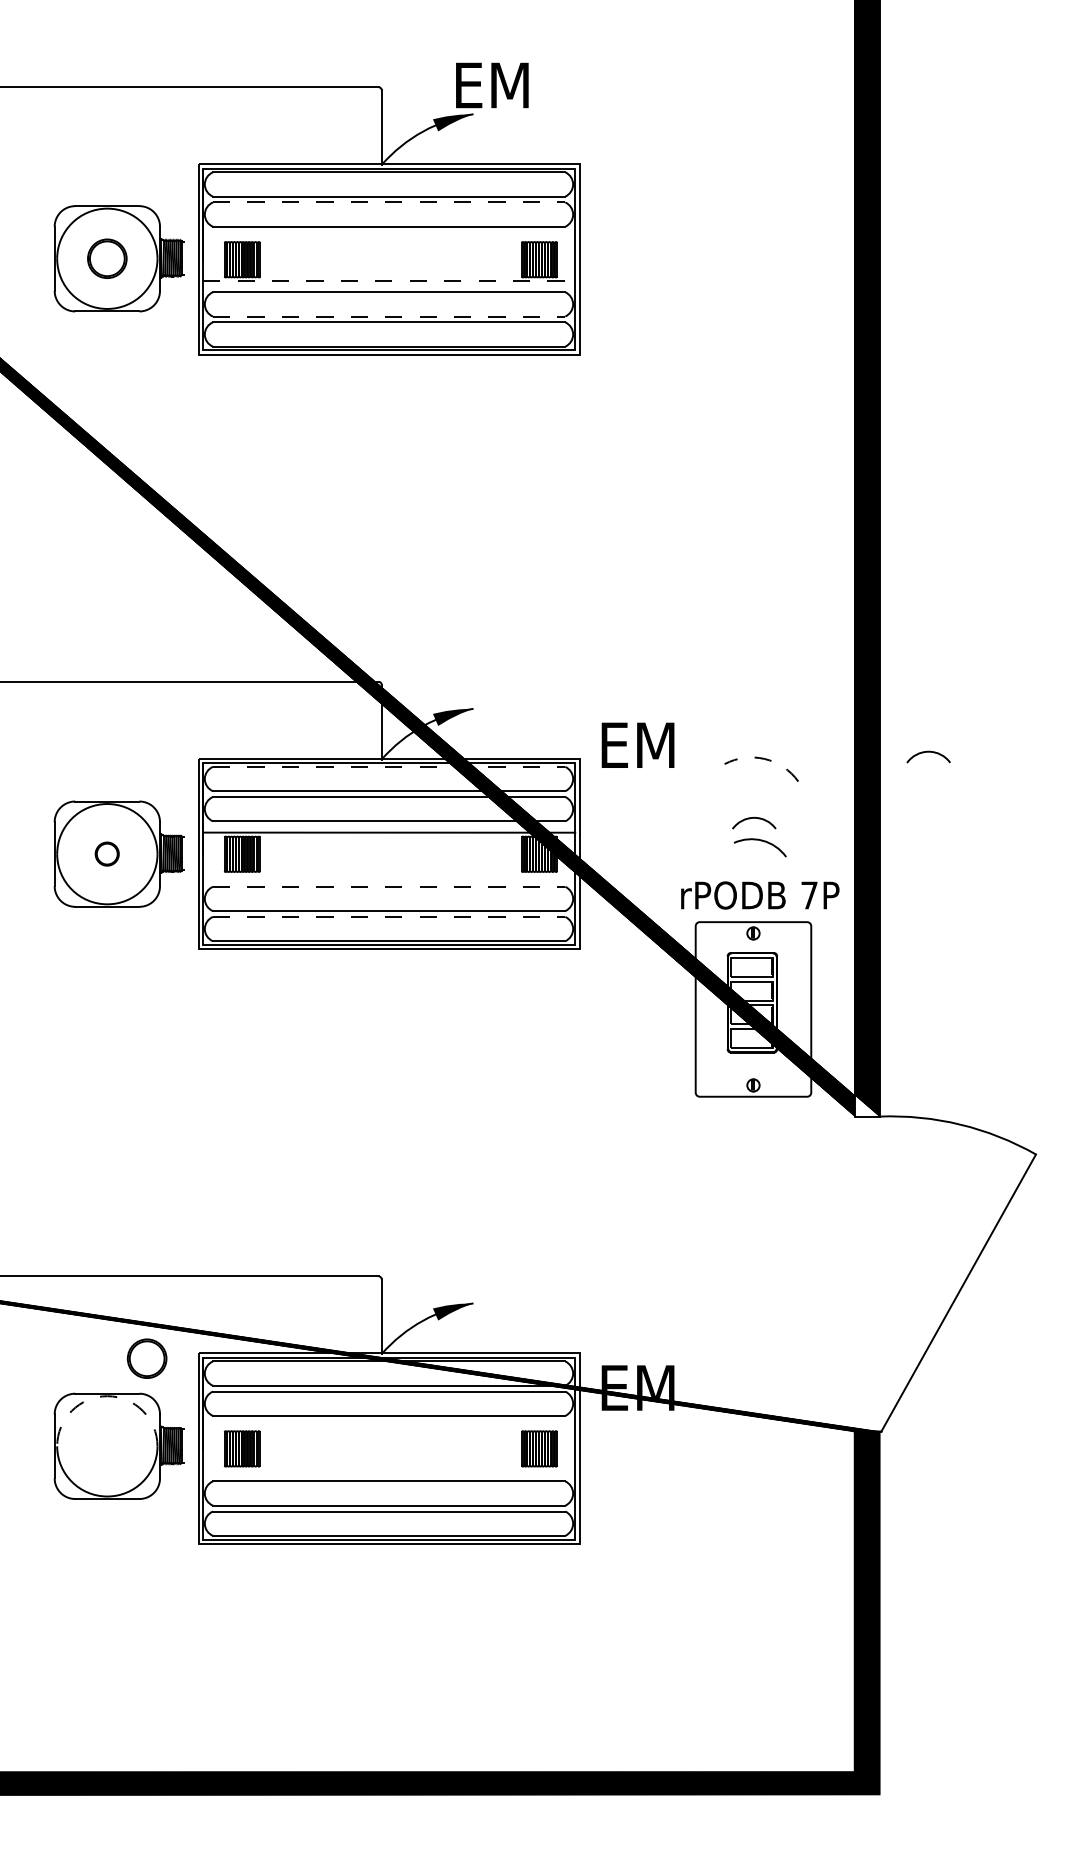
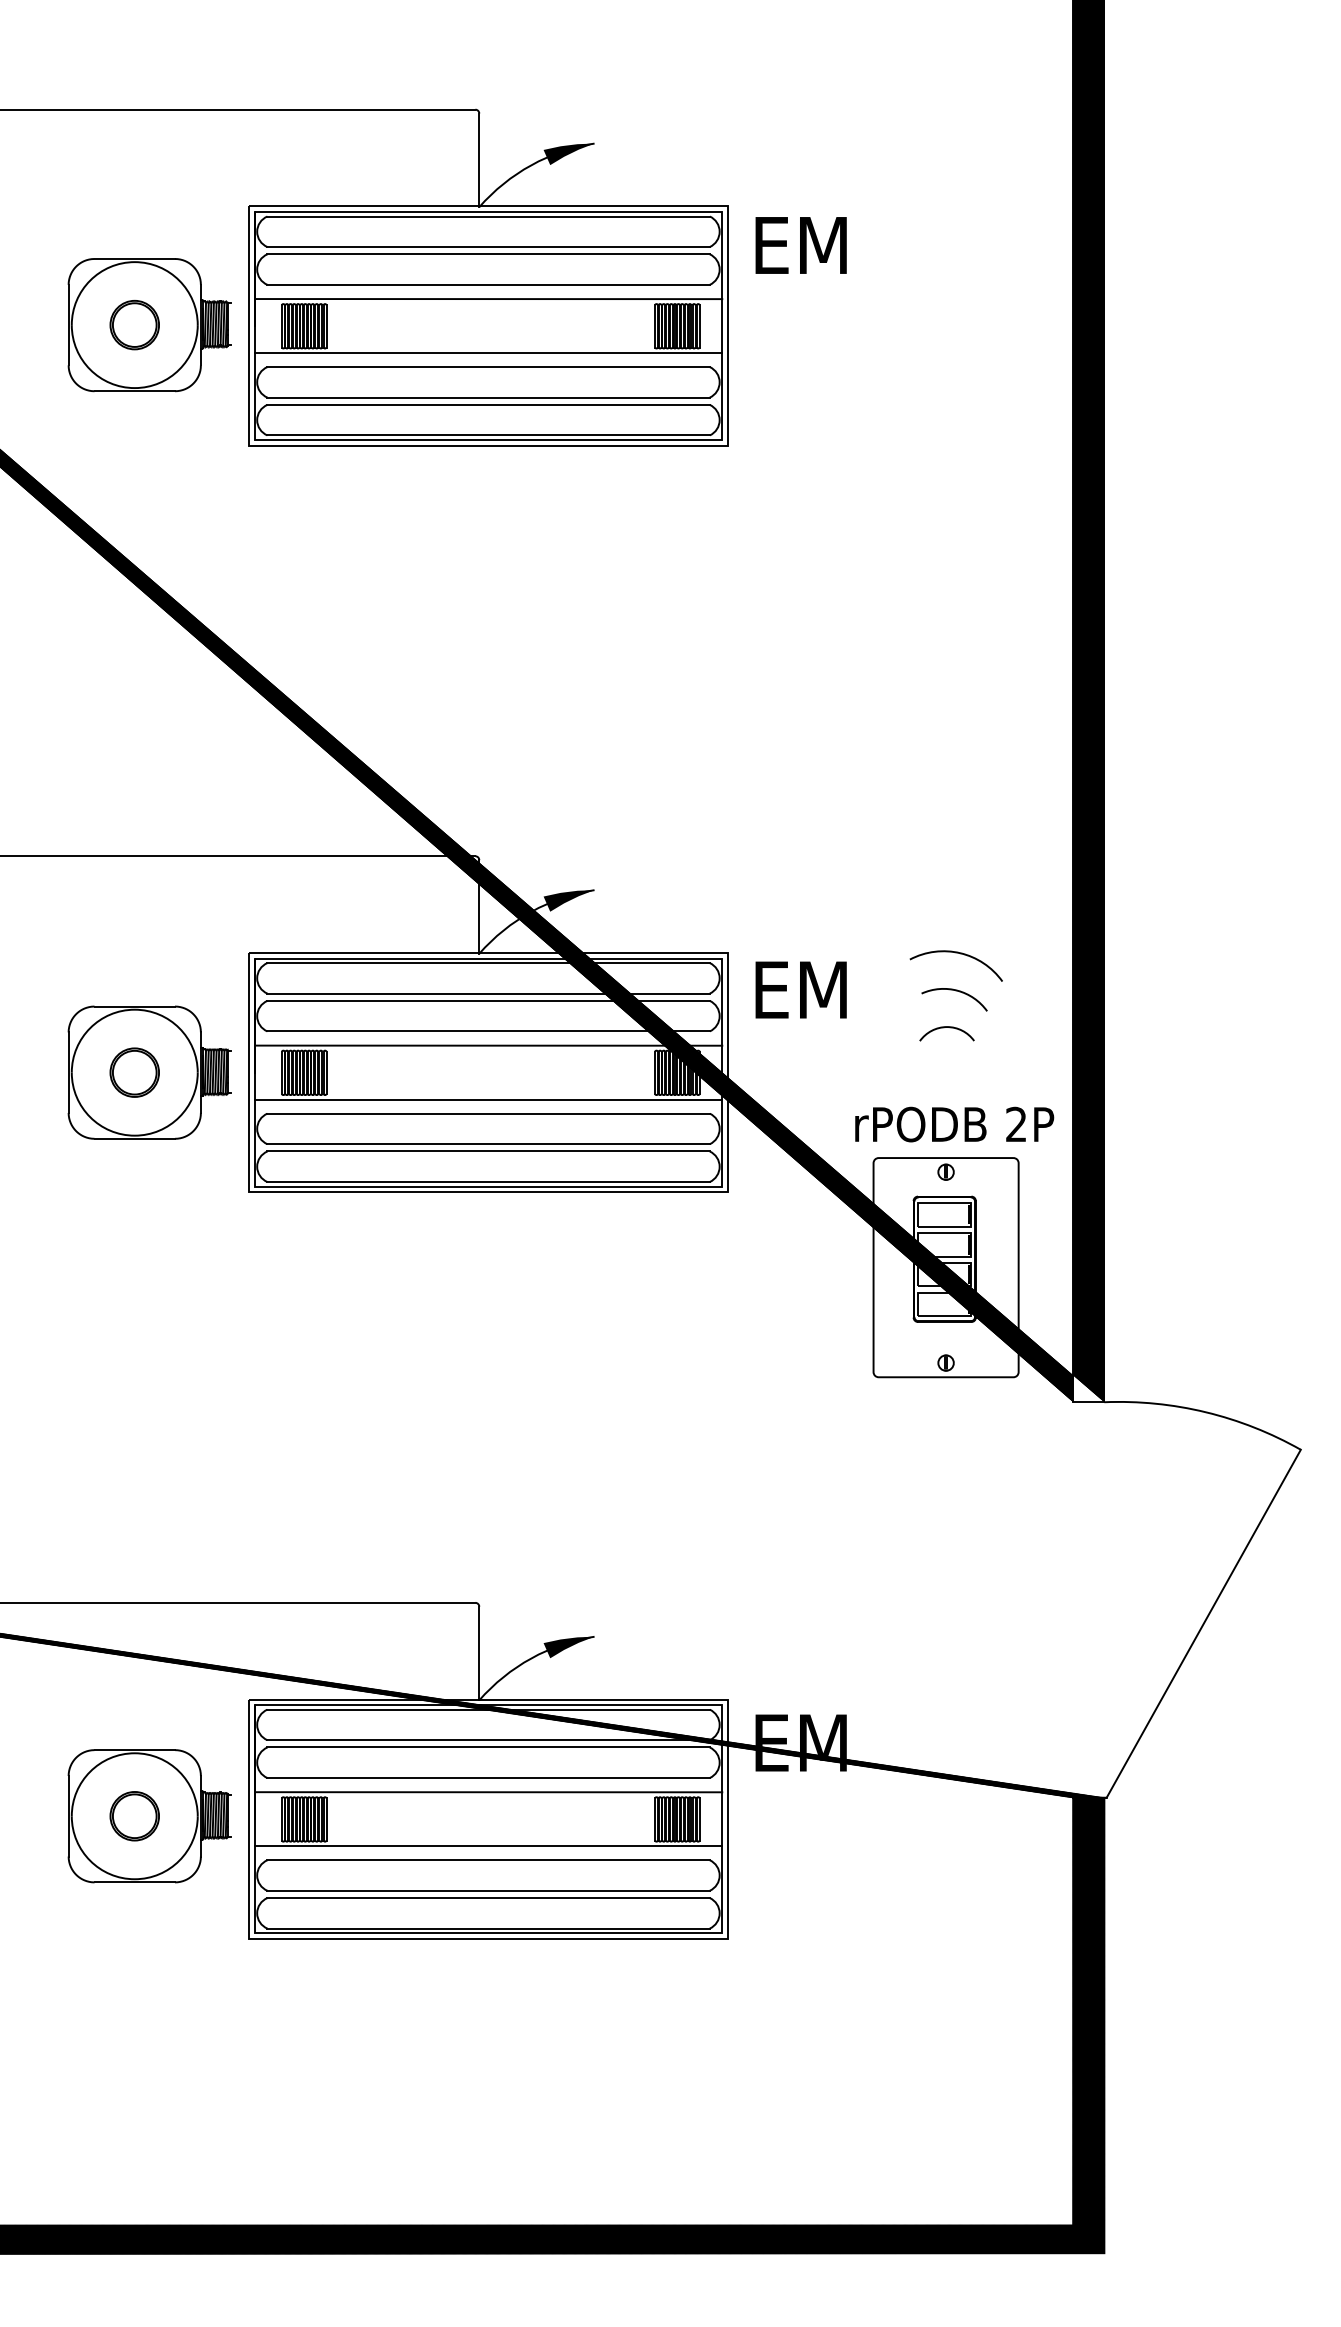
text: (491, 85) -> (800, 245), moved
line: (389, 202) -> (489, 254), dashed -> solid
line: (389, 238) -> (488, 299), added
line: (389, 281) -> (488, 353), dashed -> solid
line: (389, 316) -> (489, 397), dashed -> solid
text: (637, 744) -> (800, 989), moved
arc: (926, 752) -> (1163, 945), removed
arc: (764, 759) -> (960, 953), dashed -> solid
line: (389, 767) -> (489, 963), dashed -> solid
arc: (760, 841) -> (955, 991), moved
part: (107, 854) -> (134, 1072), size x1.67
line: (389, 875) -> (488, 1099), added
line: (389, 886) -> (489, 1113), dashed -> solid
text: (809, 894) -> (1016, 1123), 7P -> 2P
line: (389, 916) -> (489, 1151), dashed -> solid
part: (146, 1358) -> (134, 1816), moved
arc: (107, 1396) -> (134, 1753), dashed -> solid
line: (389, 1427) -> (488, 1792), added
line: (389, 1470) -> (488, 1846), added

